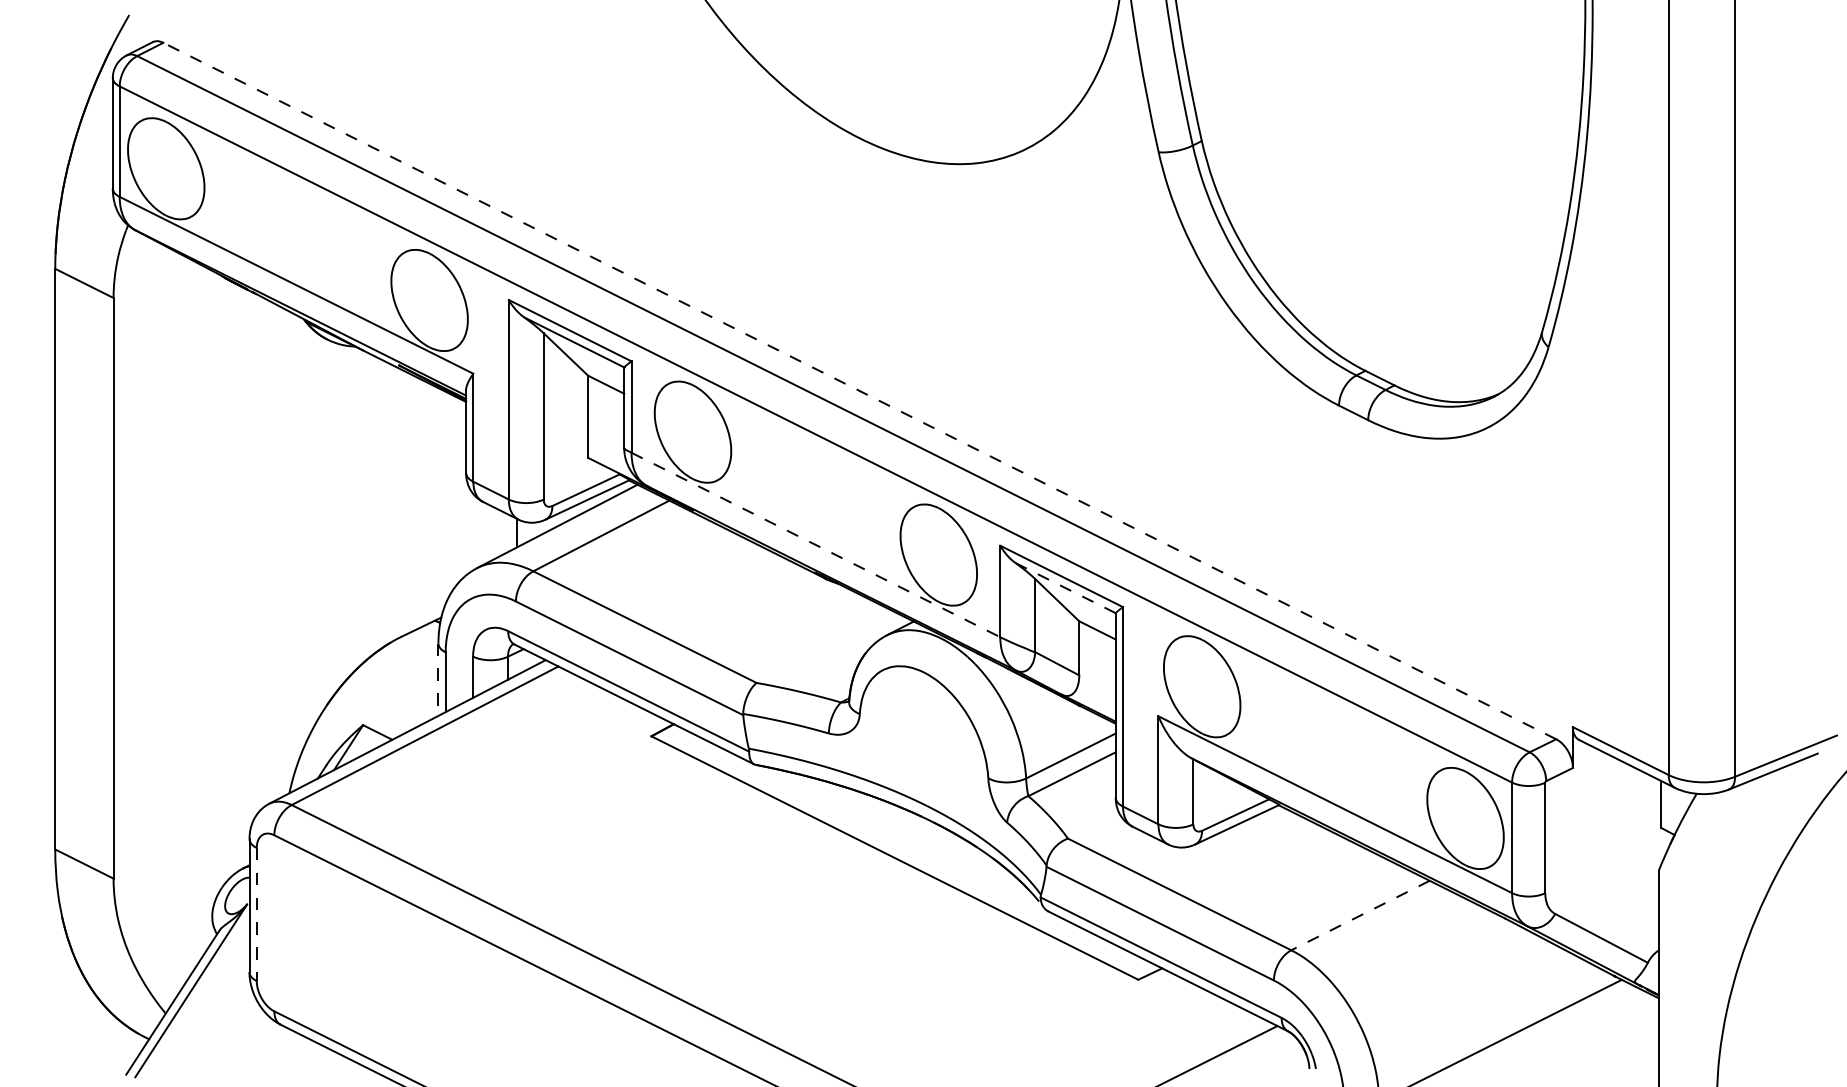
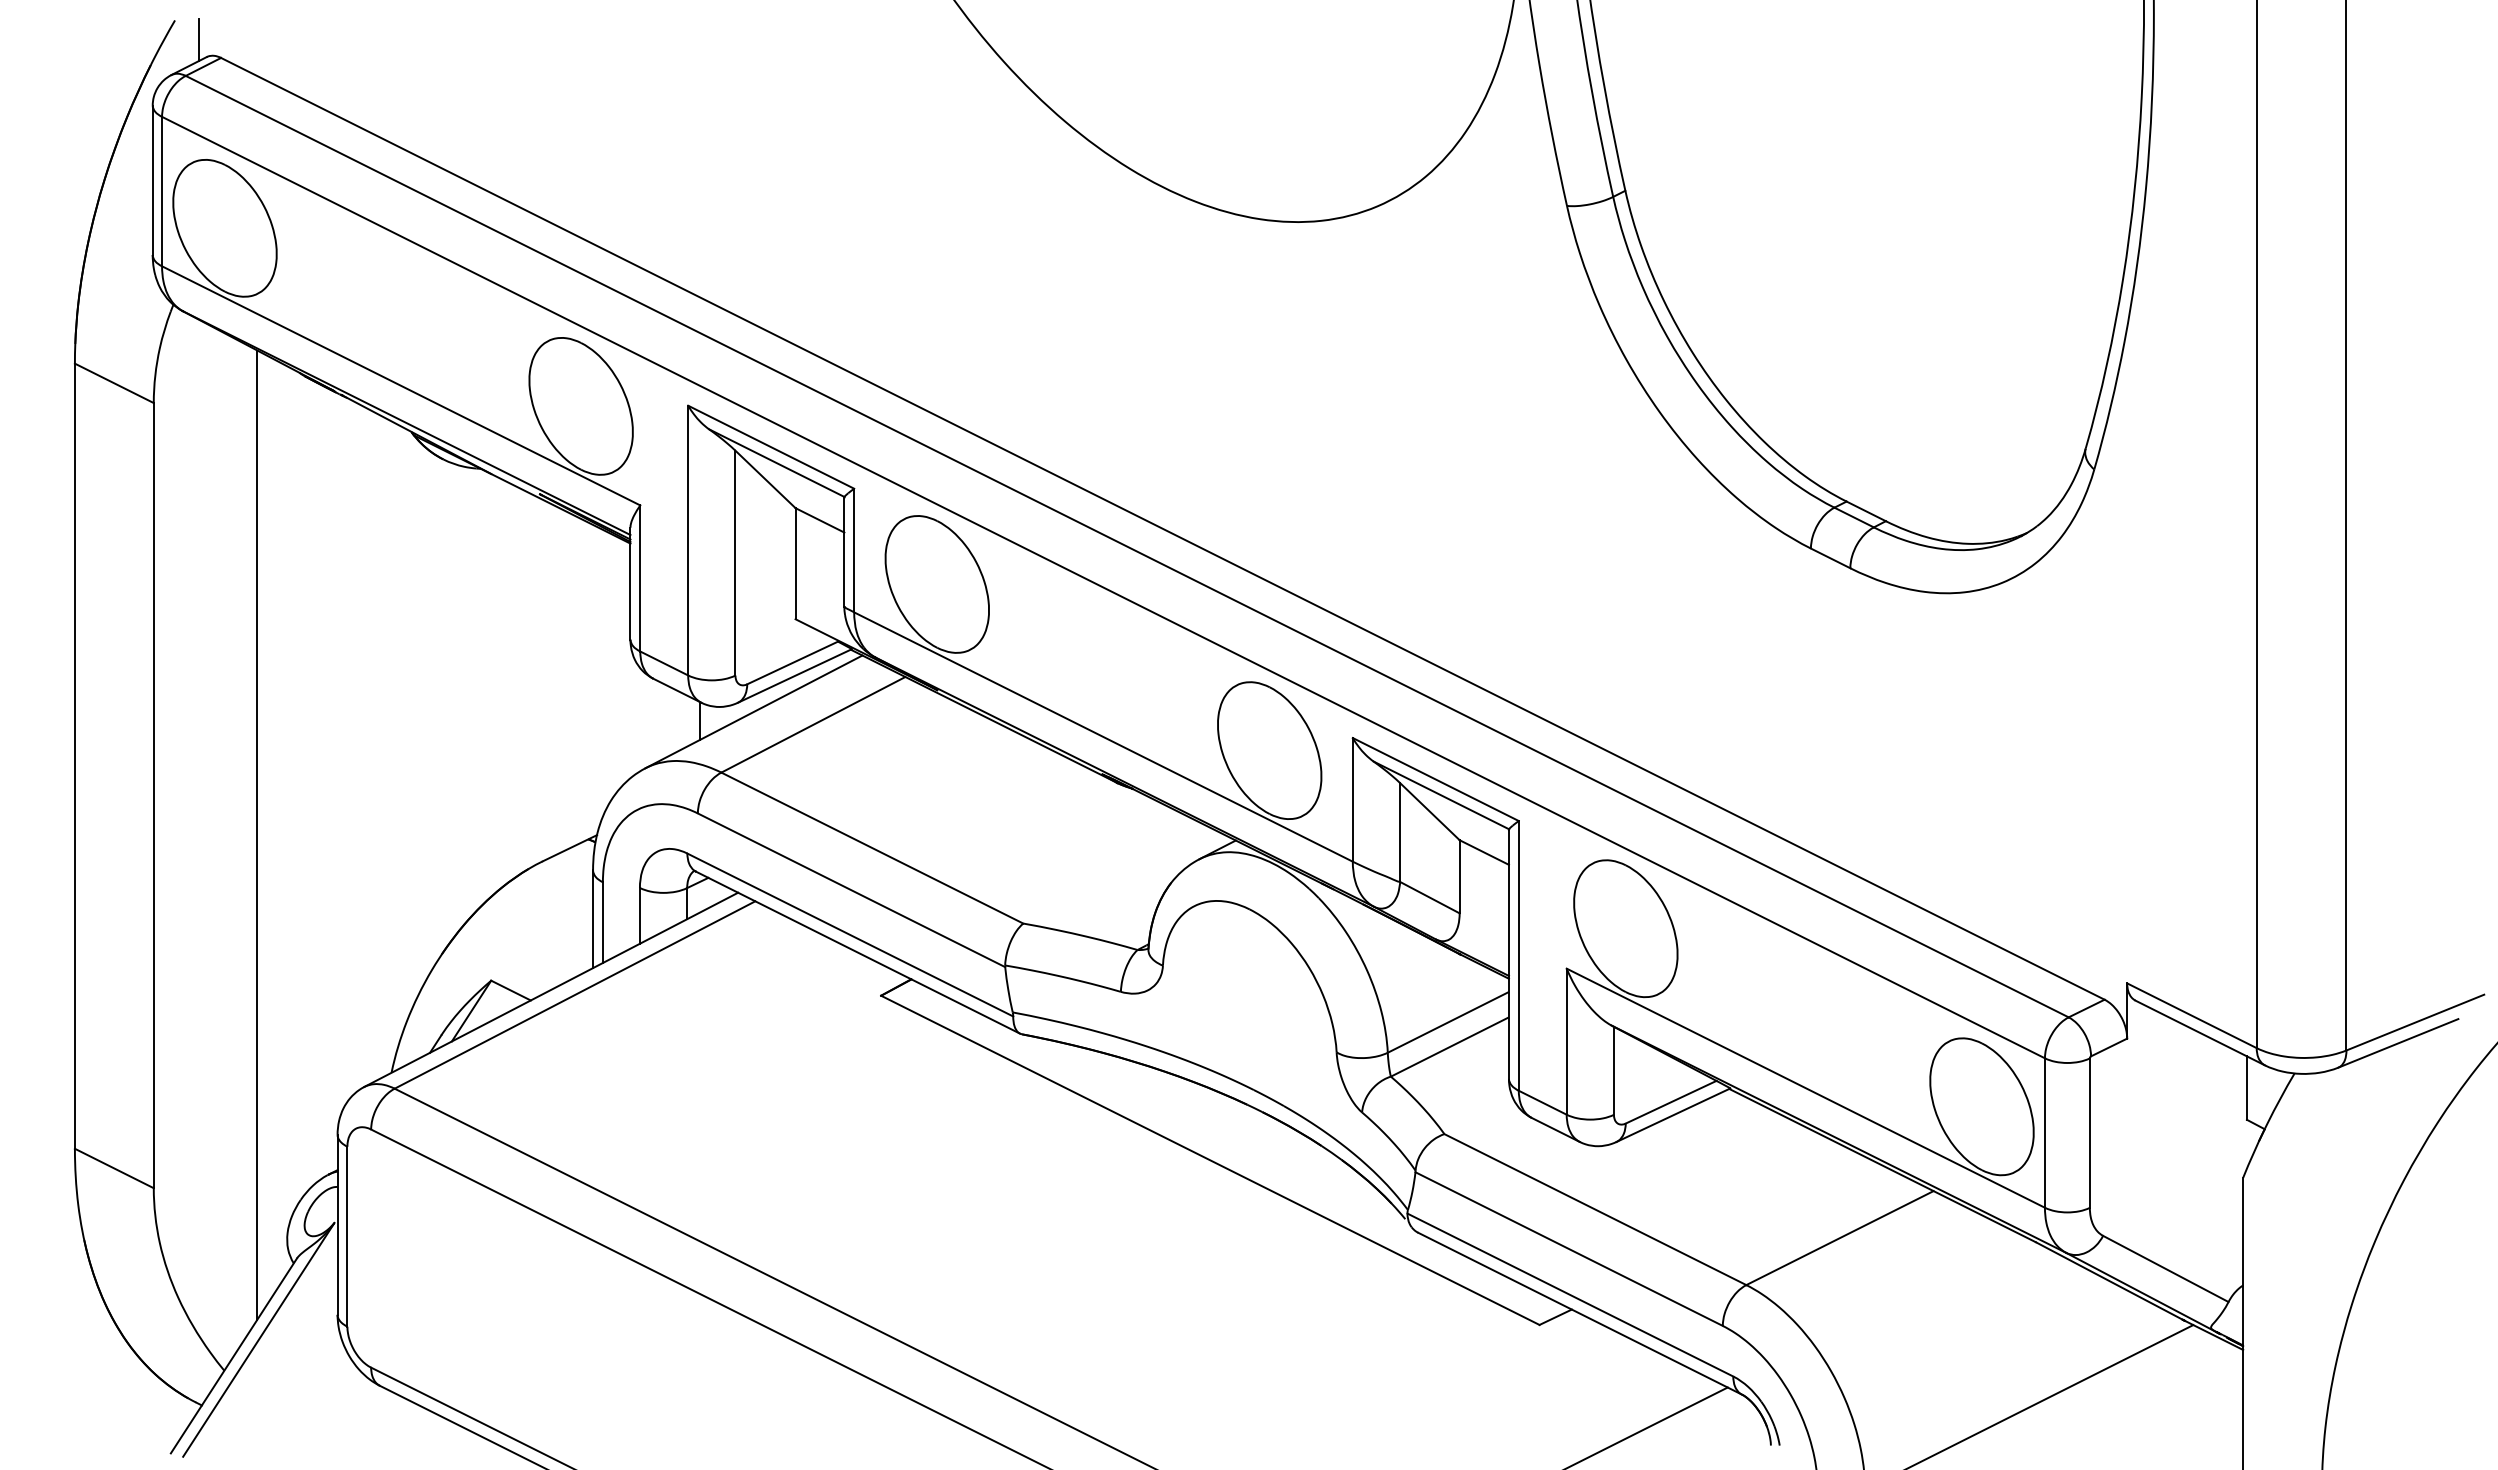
line: (146, 29) -> (198, 40), added
line: (859, 390) -> (1162, 528), dashed -> solid
line: (815, 545) -> (1103, 737), dashed -> solid
line: (1065, 588) -> (1441, 795), dashed -> solid
line: (190, 617) -> (257, 834), added
line: (438, 679) -> (593, 919), dashed -> solid
line: (256, 914) -> (347, 1236), dashed -> solid
line: (1360, 915) -> (1839, 1238), dashed -> solid

